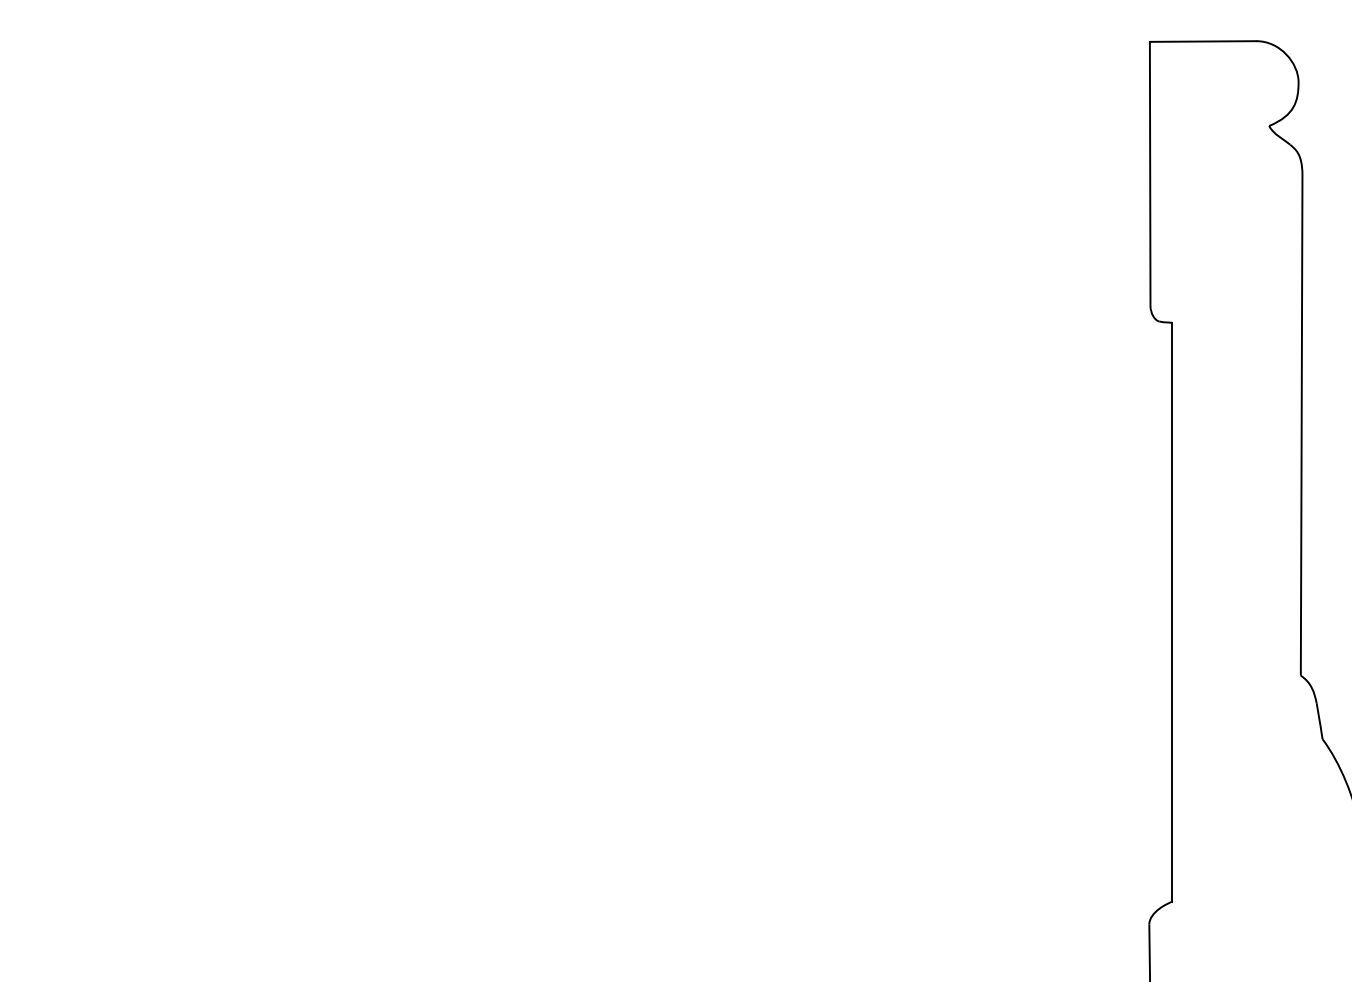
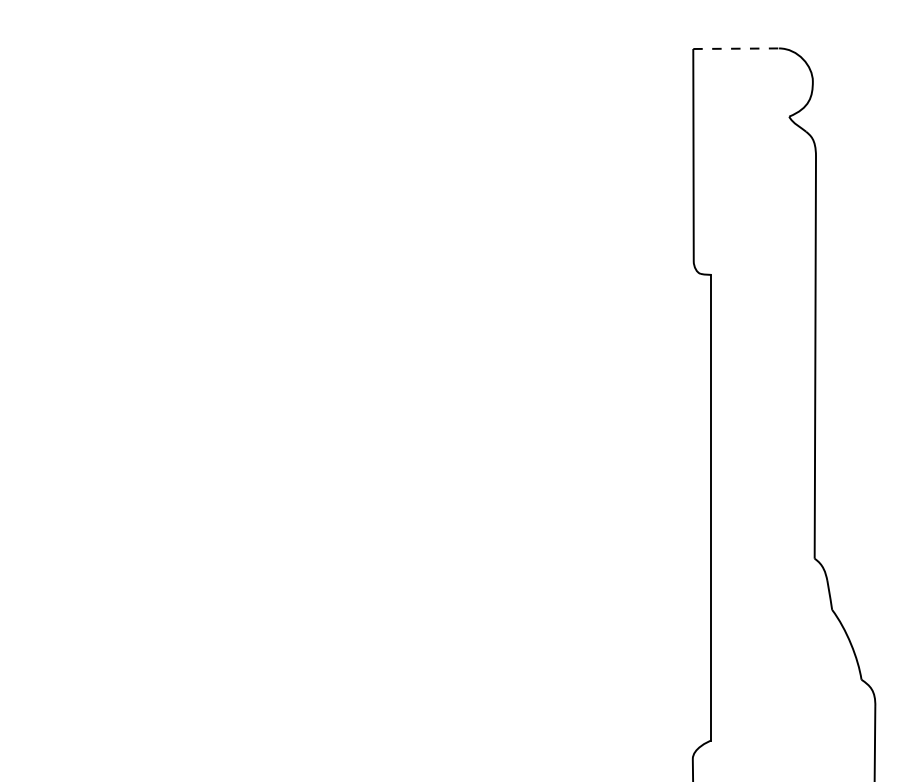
line: (1203, 41) -> (736, 48), solid -> dashed

